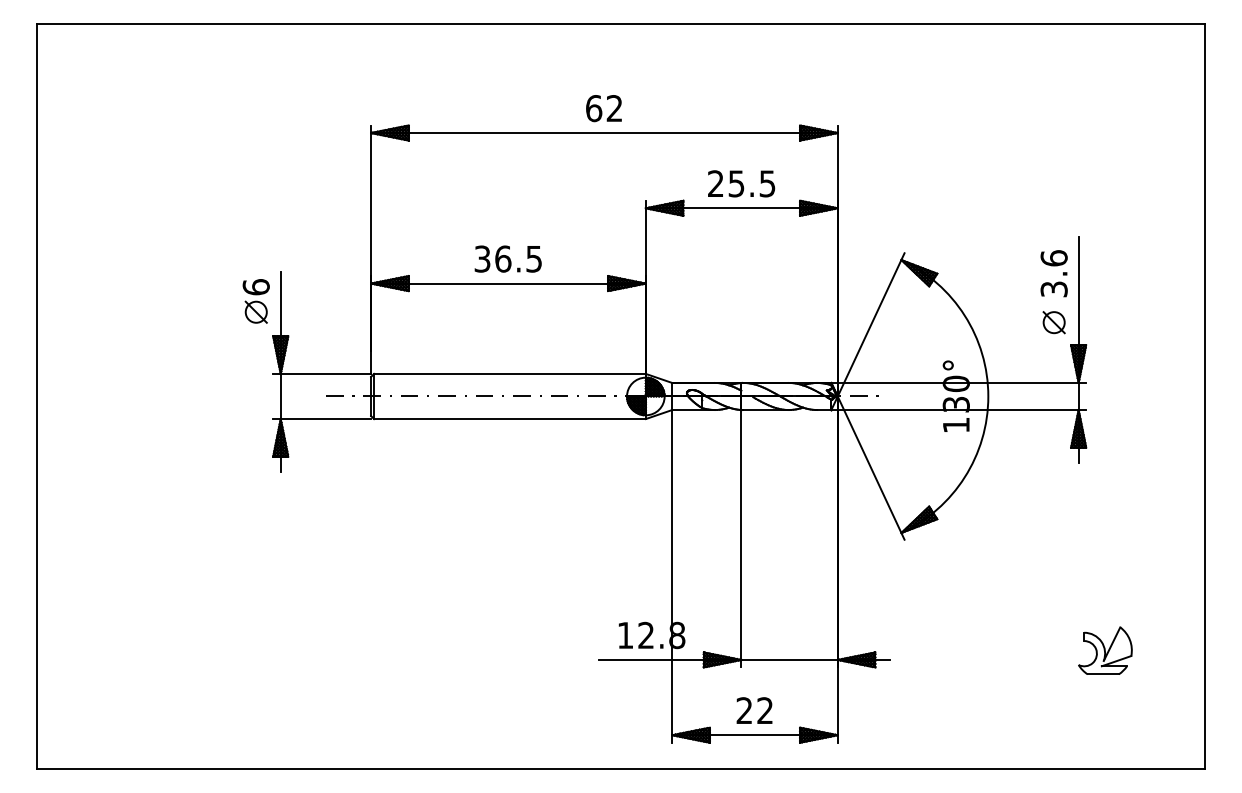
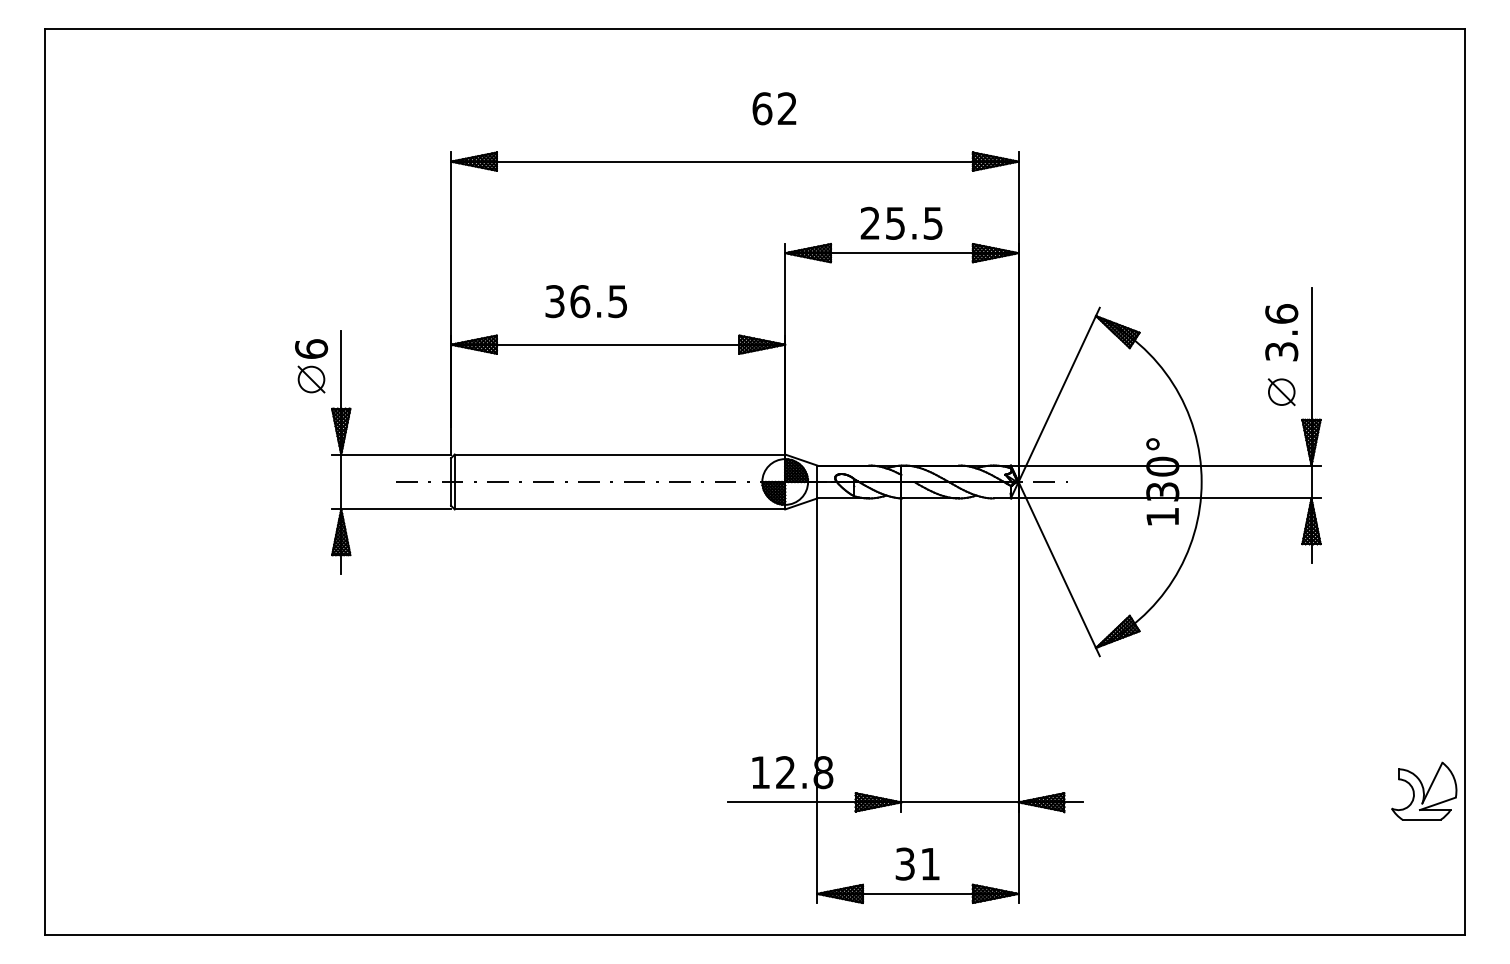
text: (603, 108) -> (773, 108), moved
text: (507, 258) -> (585, 300), moved
part: (1105, 650) -> (1424, 790), moved
text: (754, 710) -> (917, 863), 22 -> 31

